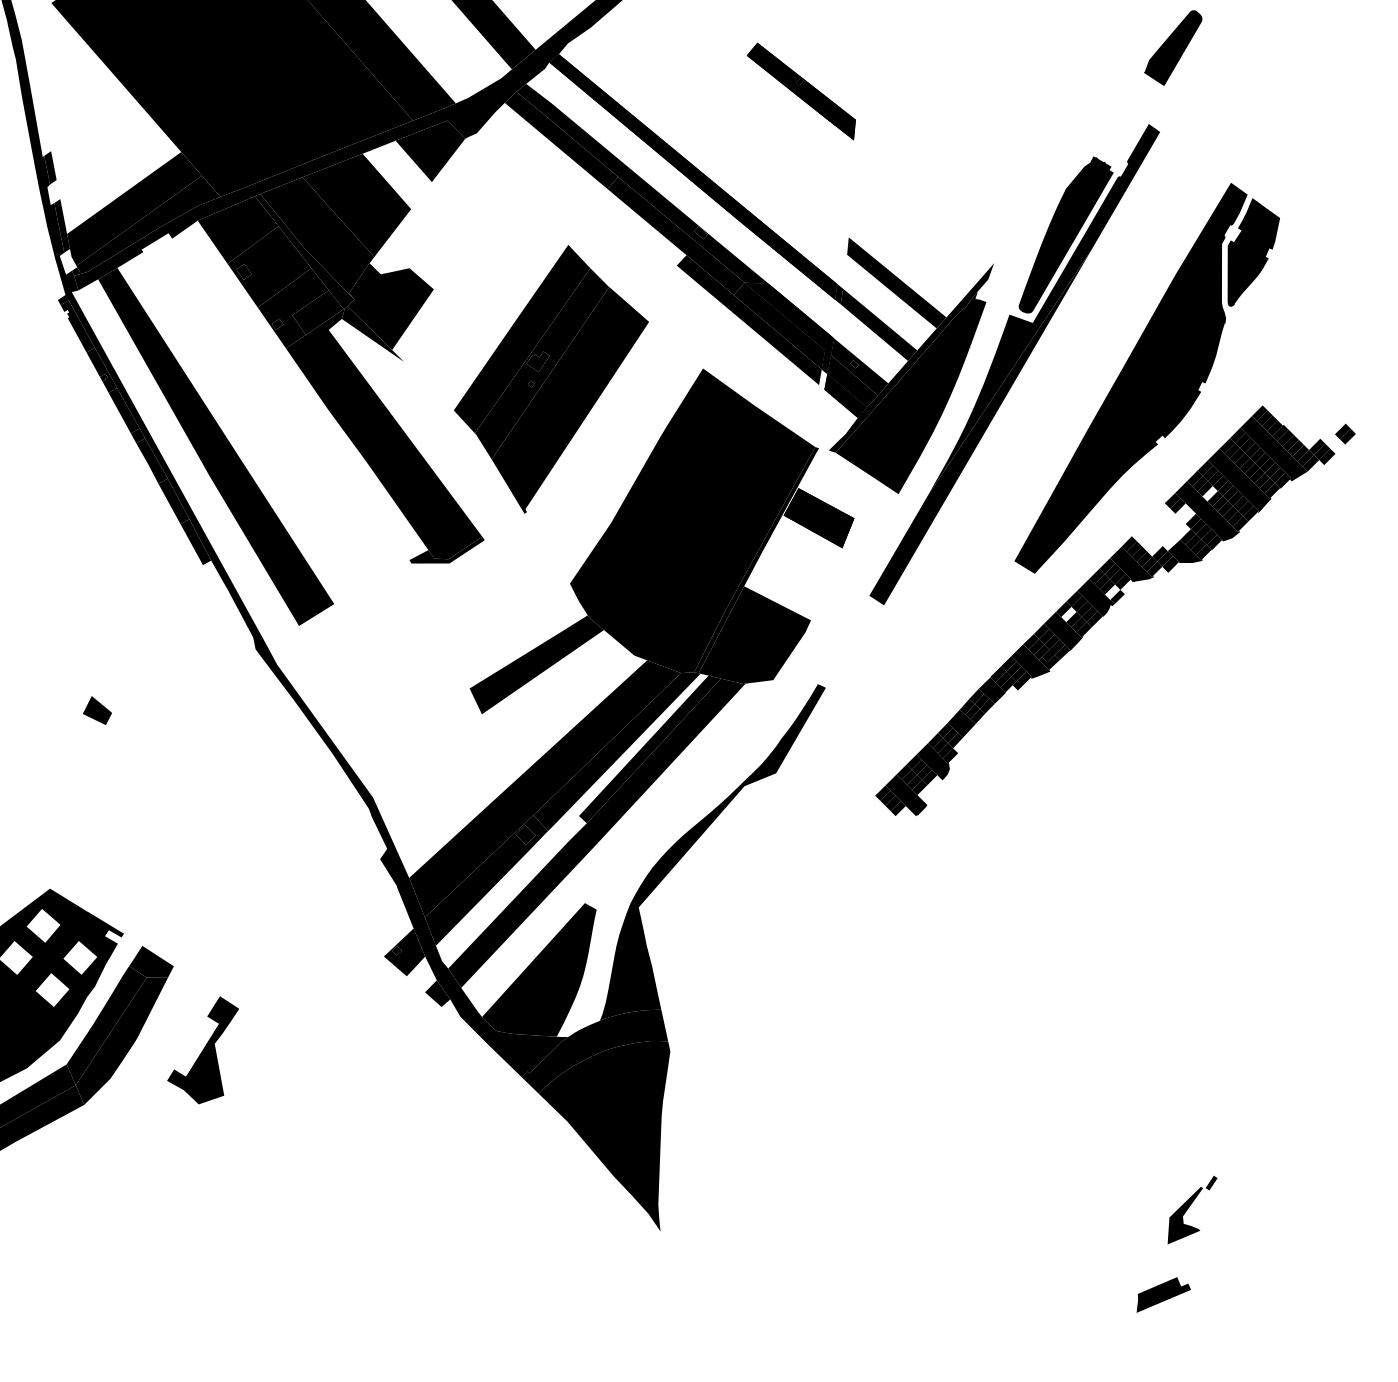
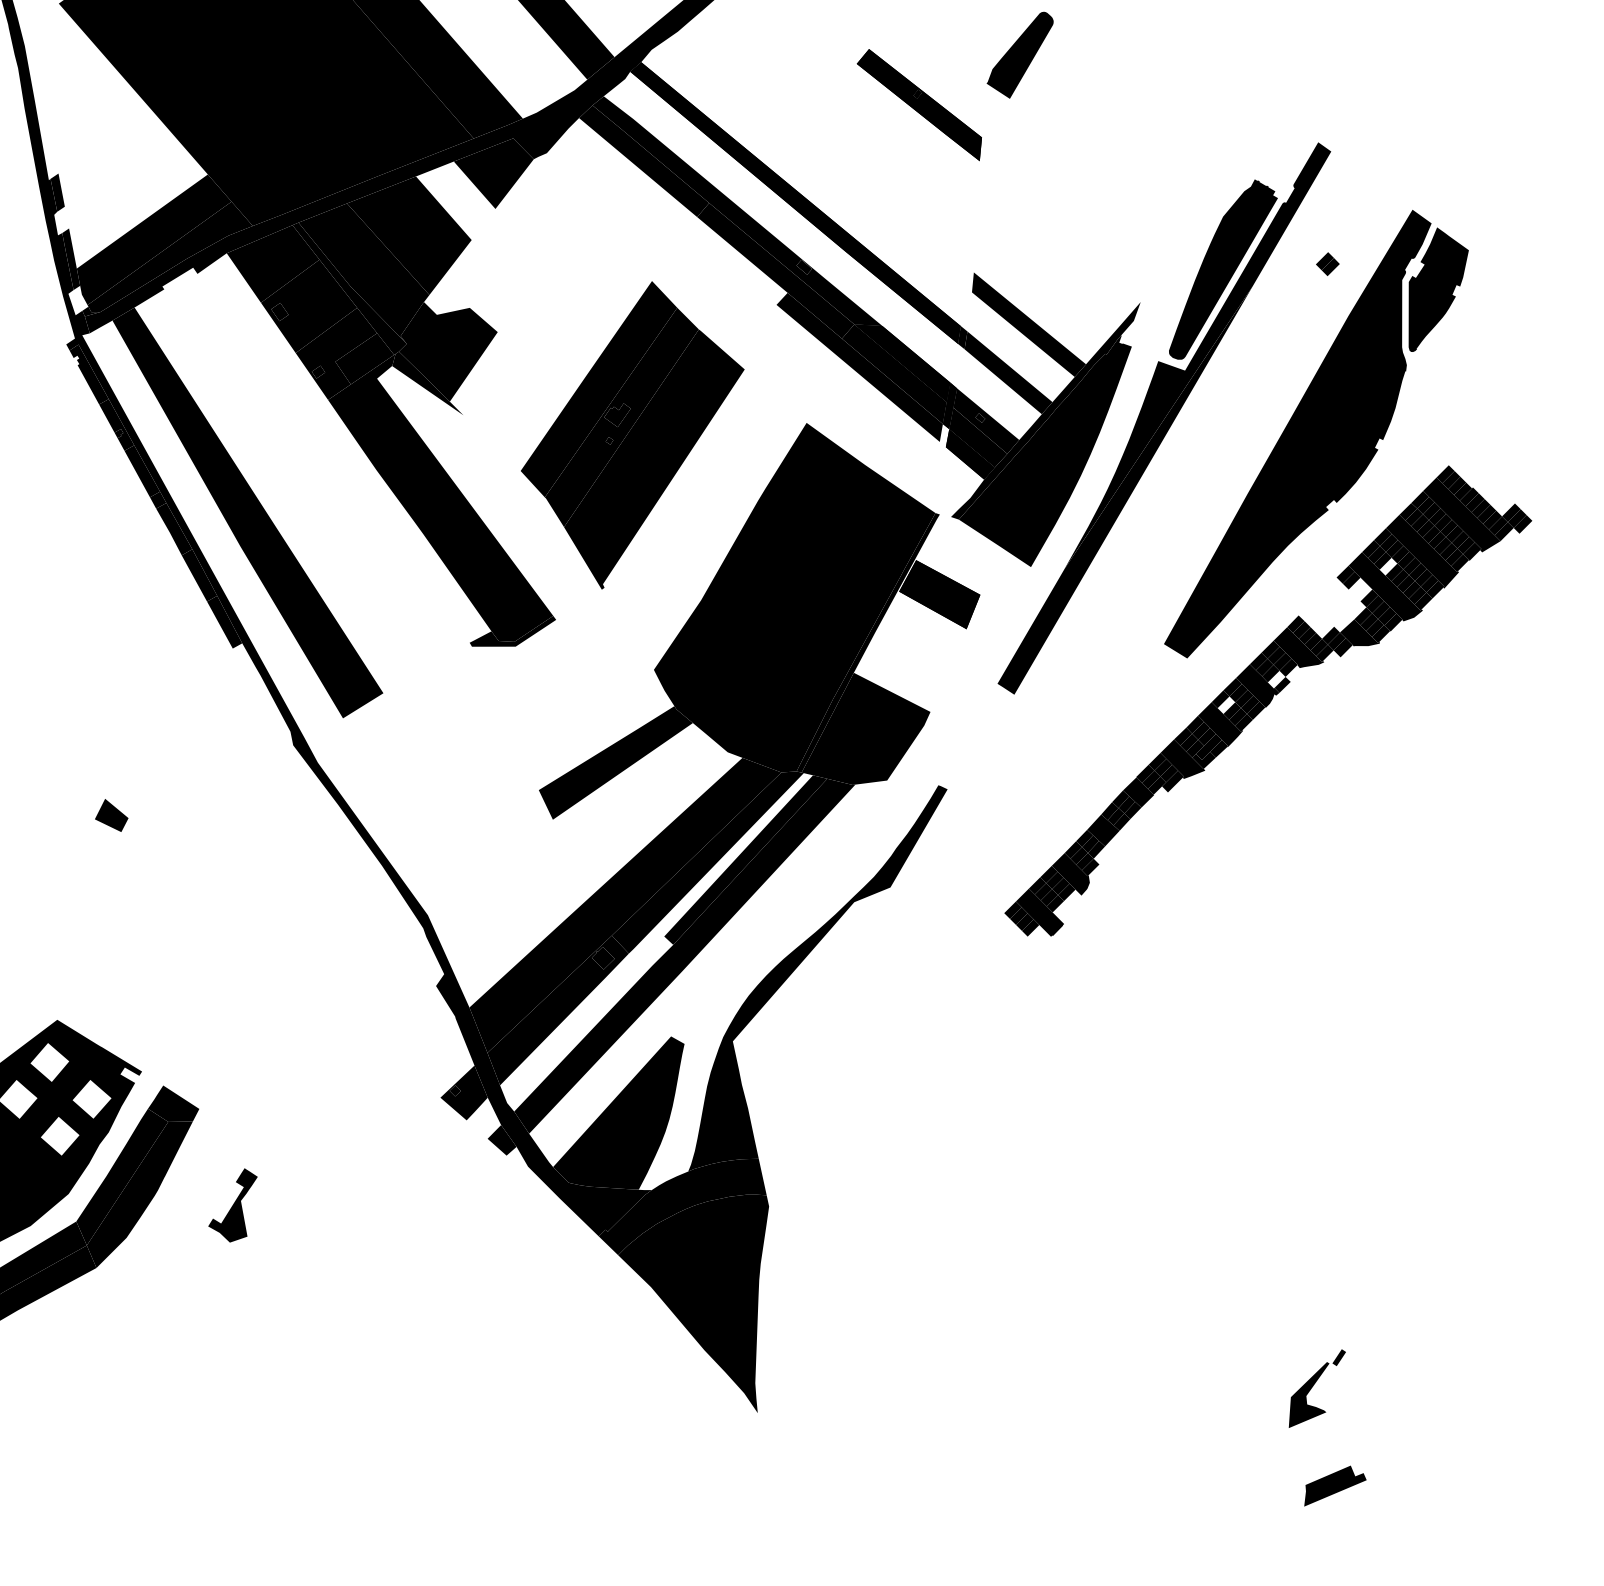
part: (1172, 47) -> (1019, 54), moved
part: (1345, 433) -> (1327, 263), moved
part: (202, 1050) -> (232, 1205), size x0.6
part: (1191, 1209) -> (1316, 1388), moved

